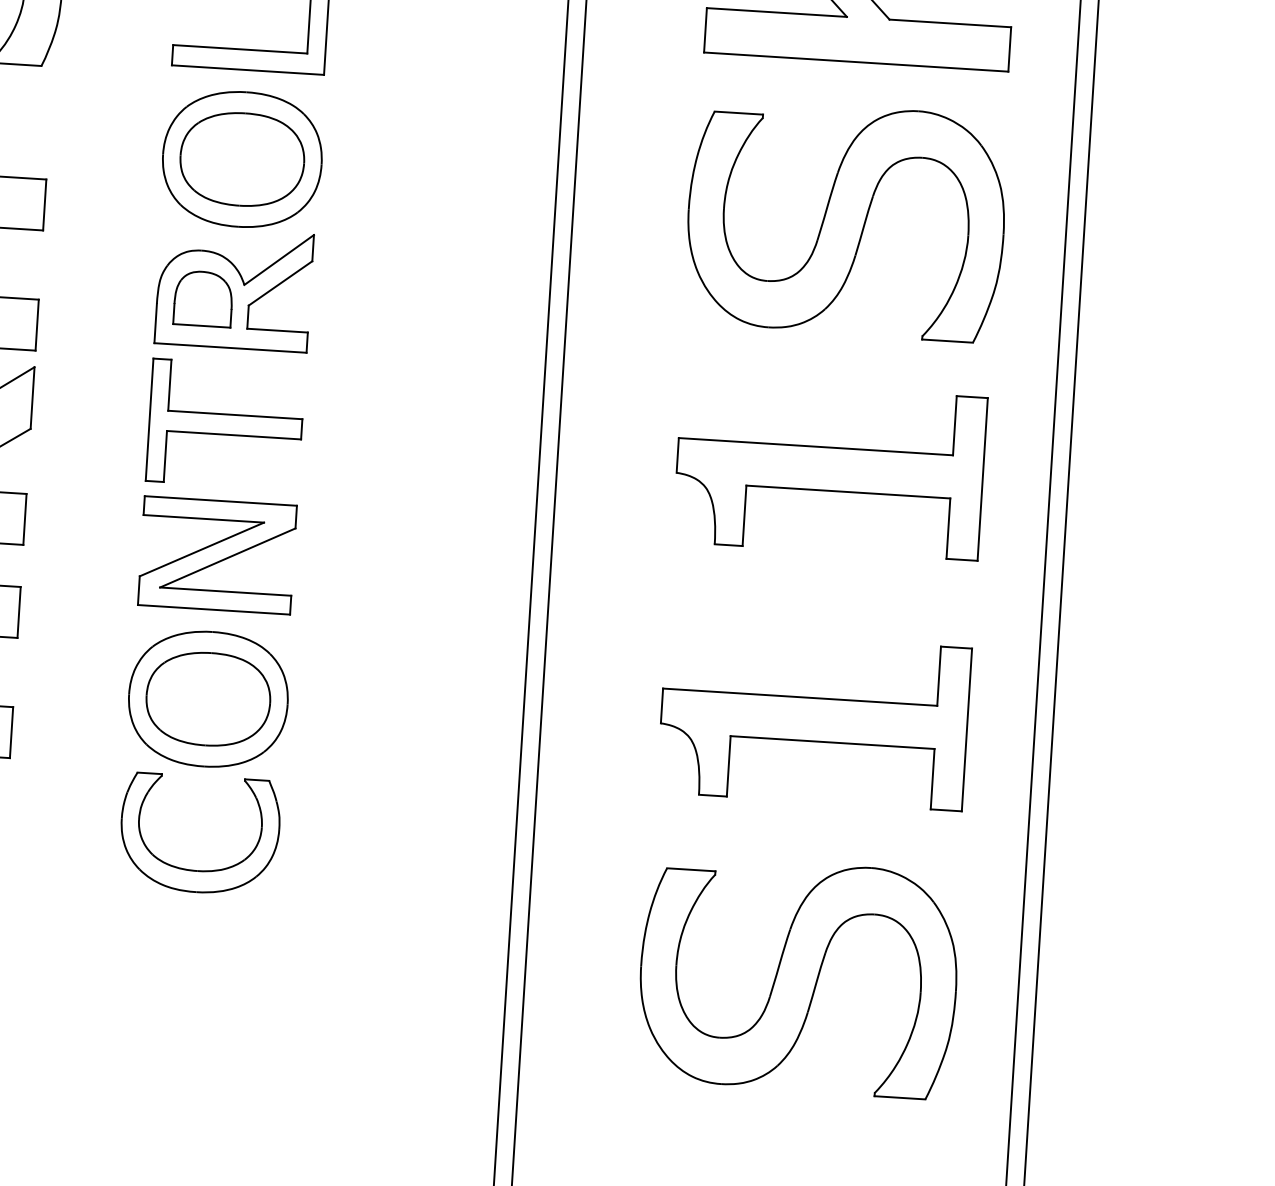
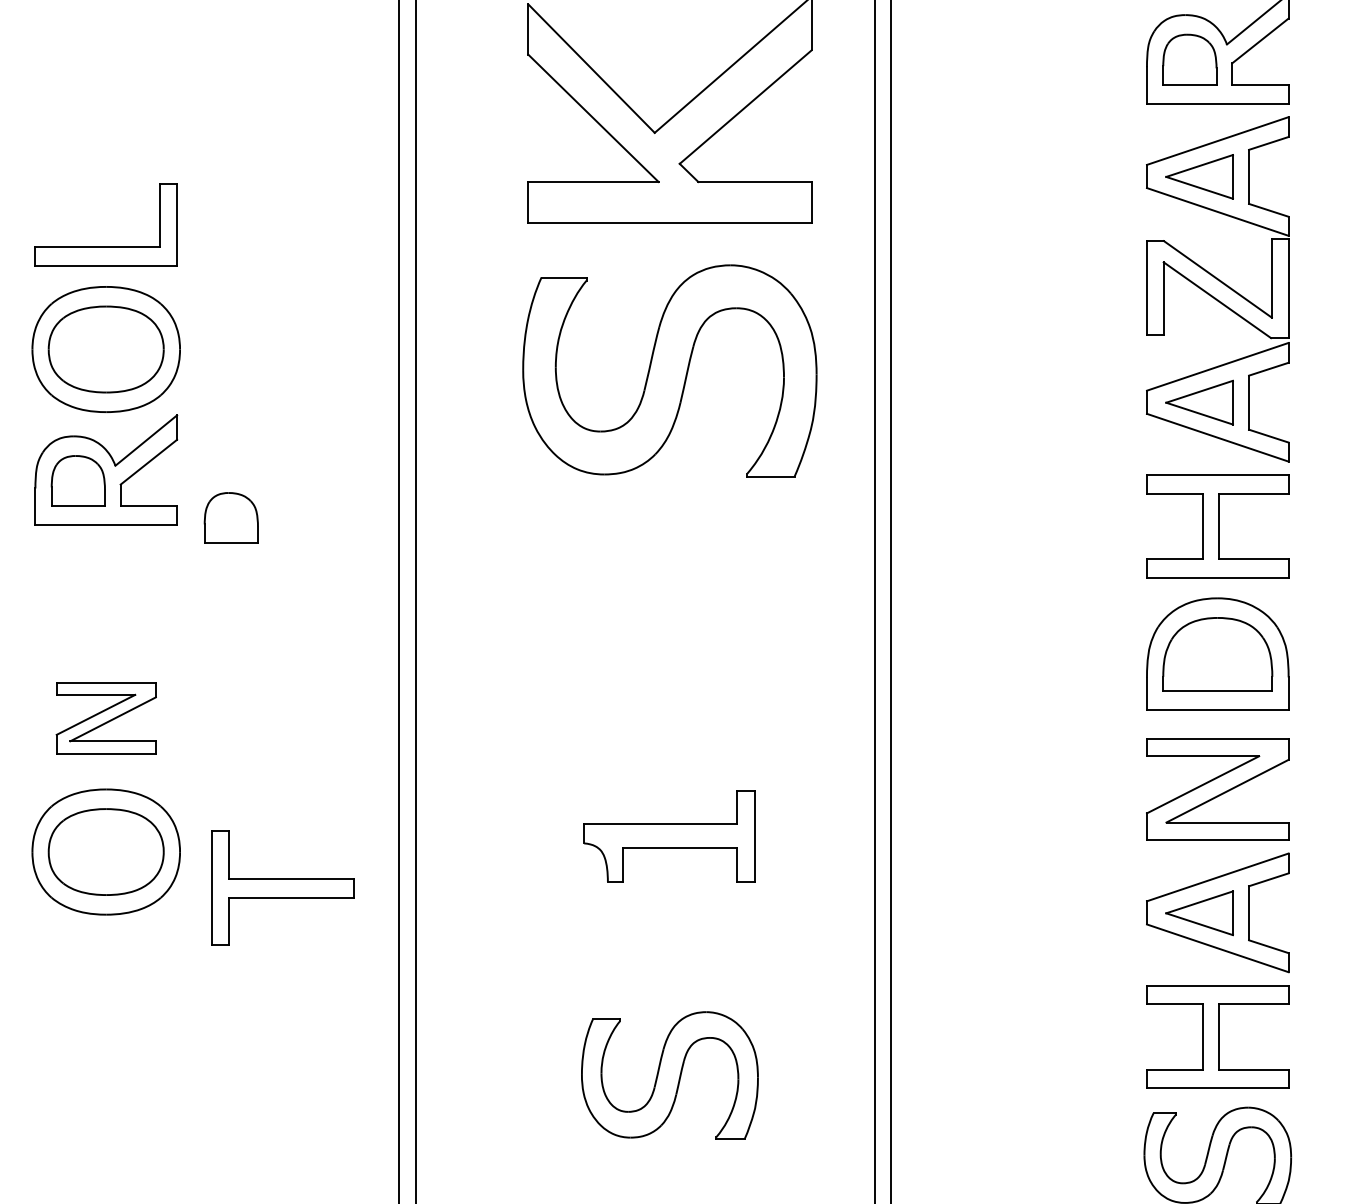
part: (364, 348) -> (230, 517), added
part: (224, 423) -> (282, 887), moved
part: (830, 469) -> (669, 602), removed
part: (217, 554) -> (106, 717), size x0.7
part: (814, 720) -> (669, 836), size x0.6
part: (190, 868) -> (99, 1010), removed
part: (798, 977) -> (669, 1075), size x0.6

